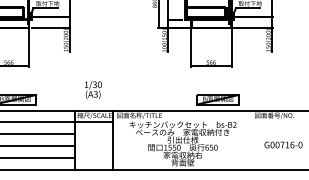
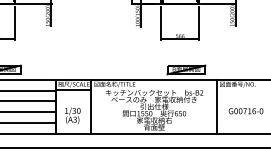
text: (93, 90) -> (72, 116), moved
line: (251, 139) -> (216, 106), added

